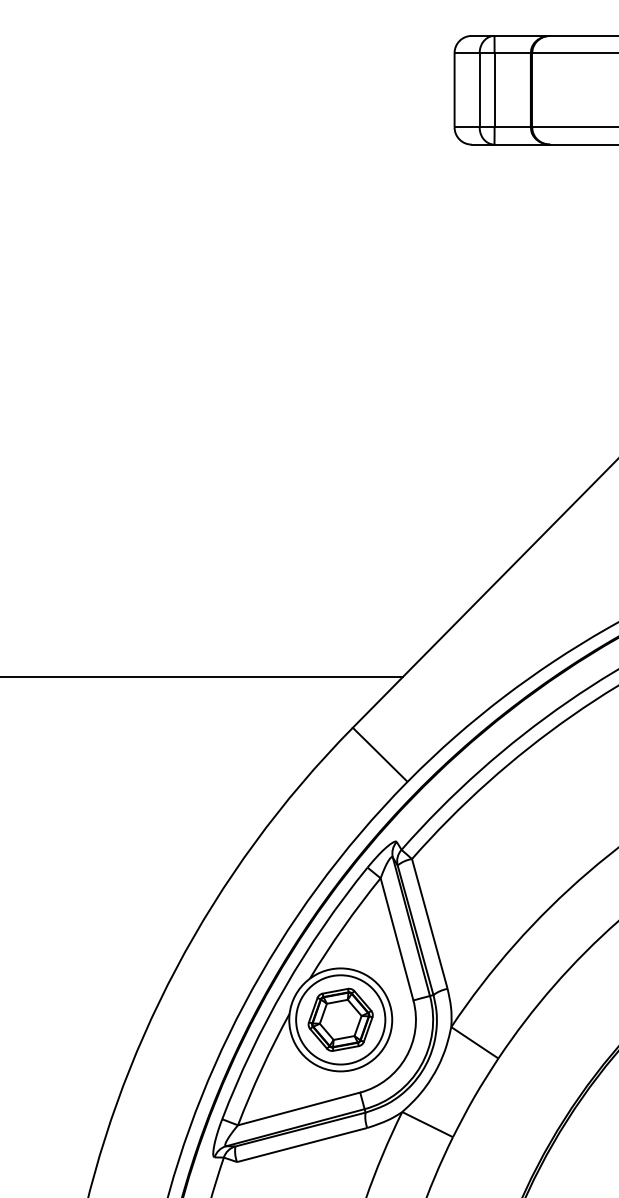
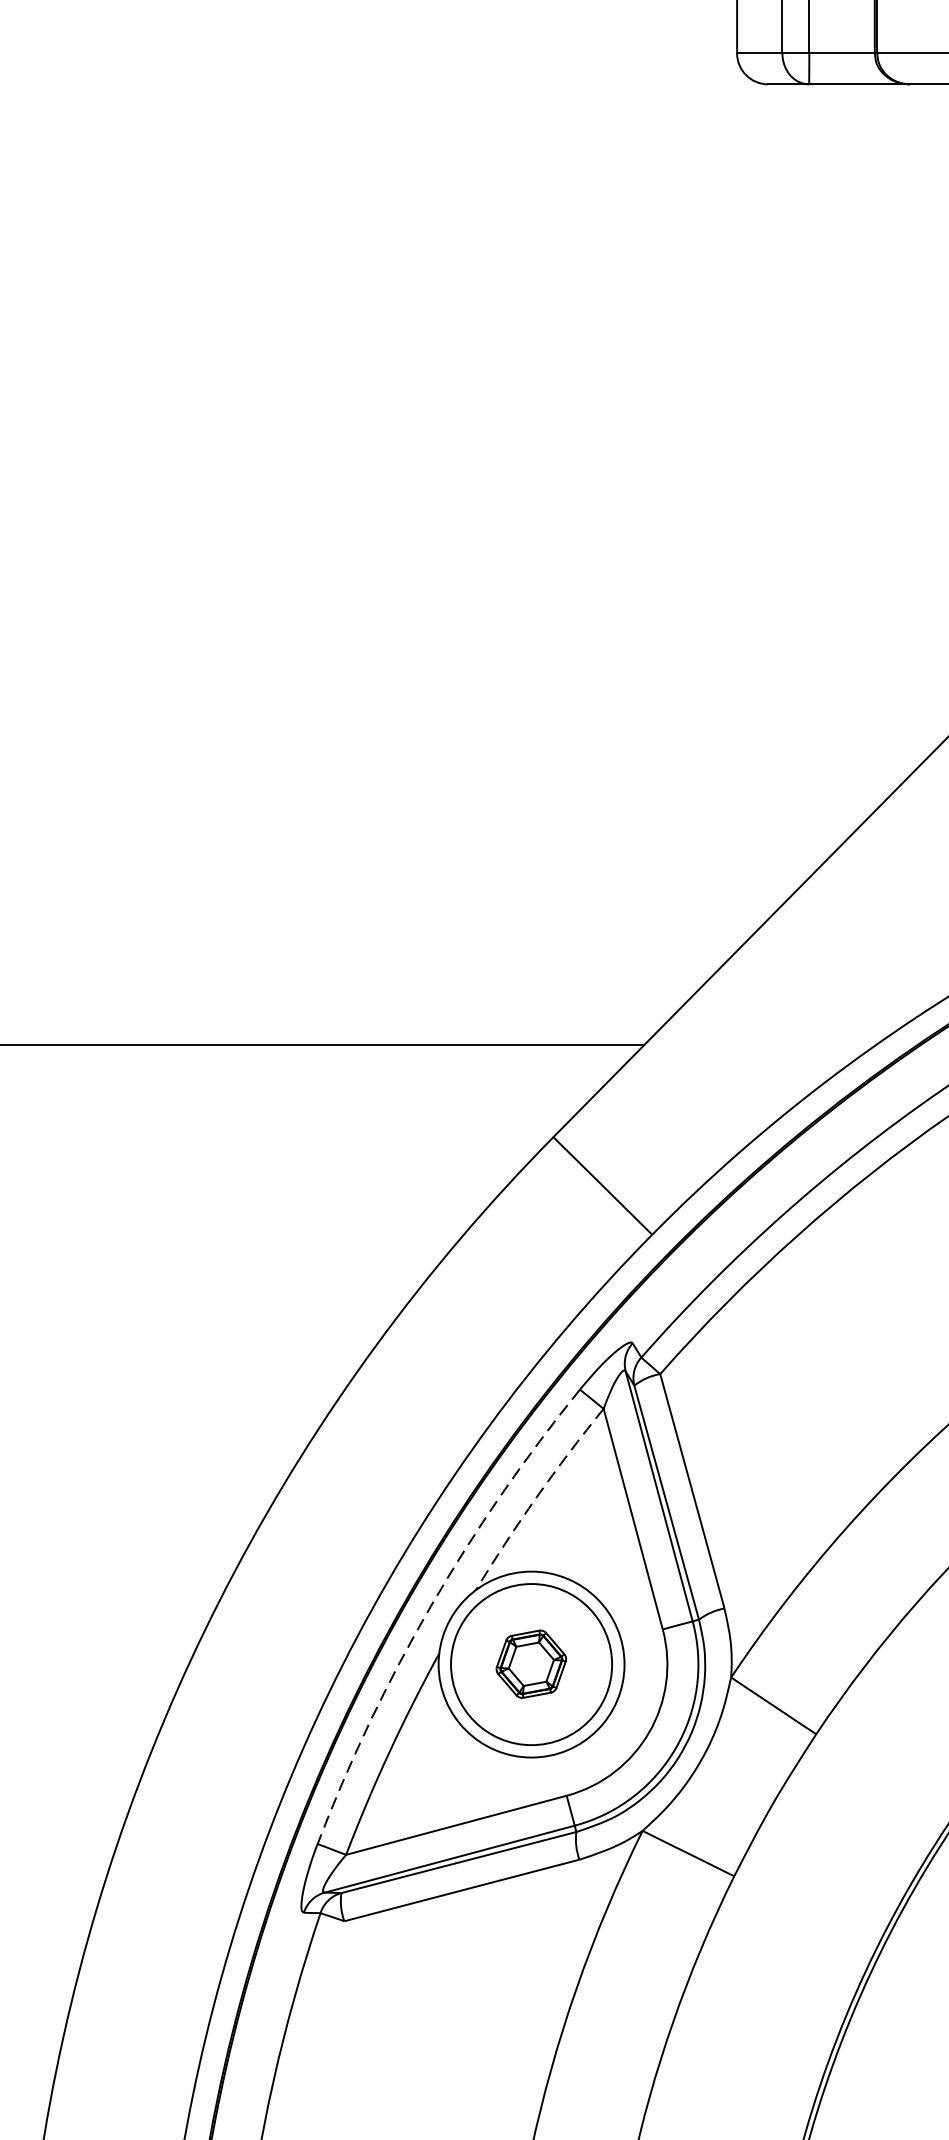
arc: (343, 927) -> (536, 1497), solid -> dashed
arc: (284, 987) -> (430, 1606), solid -> dashed
part: (340, 1019) -> (531, 1663), size x0.6

